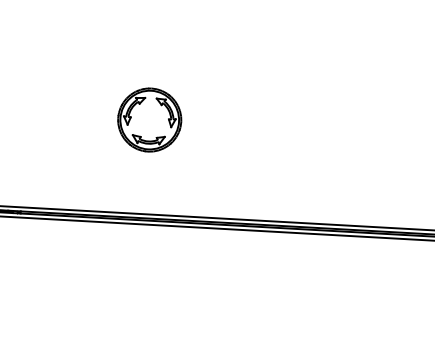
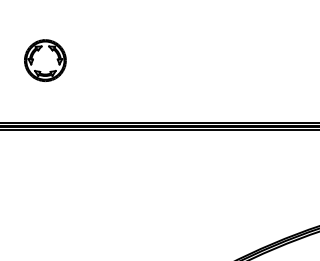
part: (149, 119) -> (45, 60), moved

